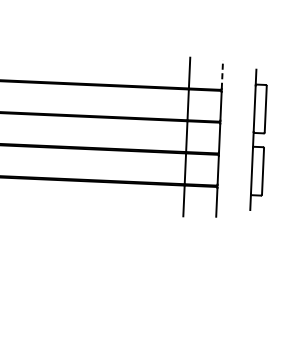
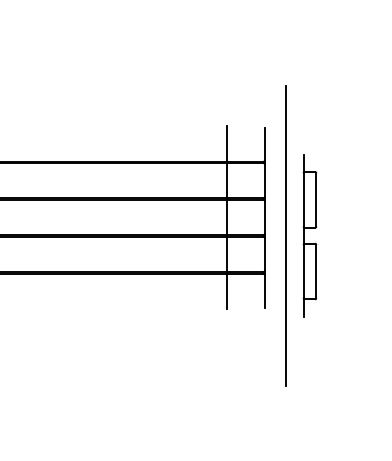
line: (222, 74) -> (264, 144), dashed -> solid
part: (258, 139) -> (309, 235), moved
line: (236, 154) -> (285, 235), added

